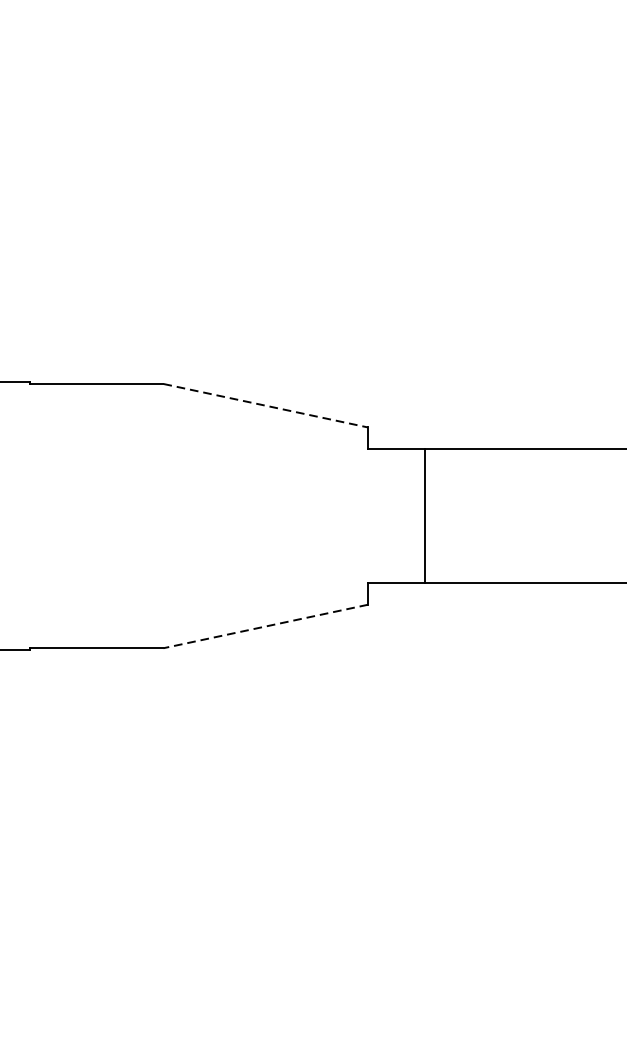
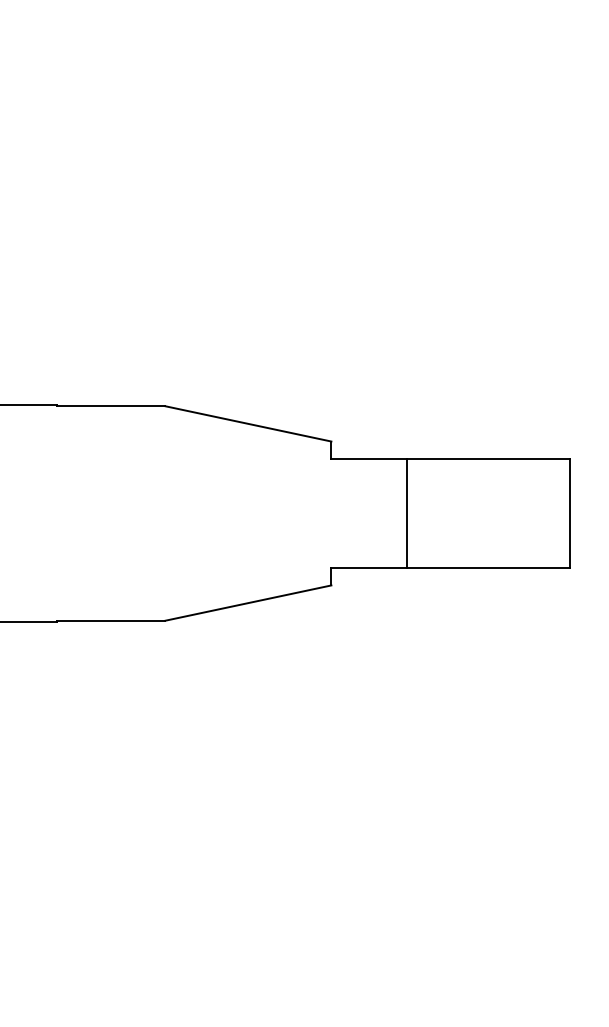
line: (265, 405) -> (248, 423), dashed -> solid
line: (424, 516) -> (407, 513), moved
line: (265, 626) -> (248, 603), dashed -> solid

